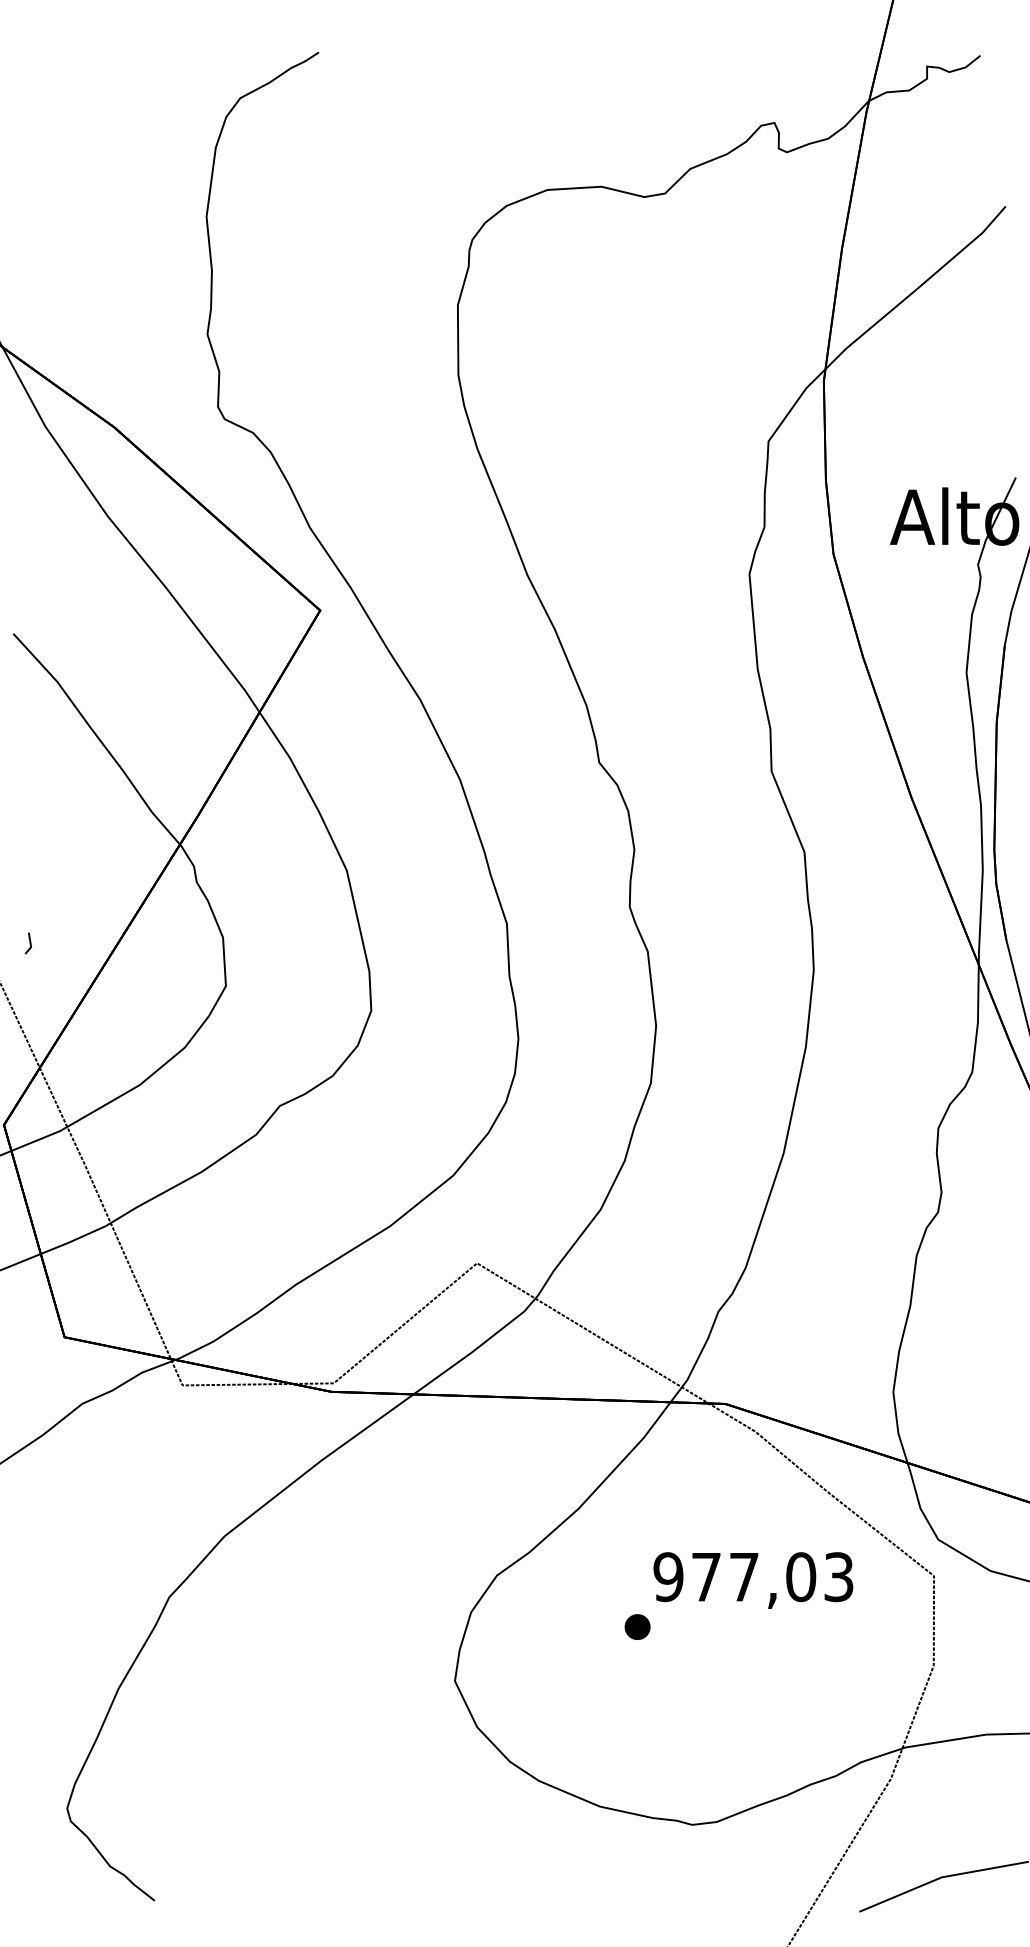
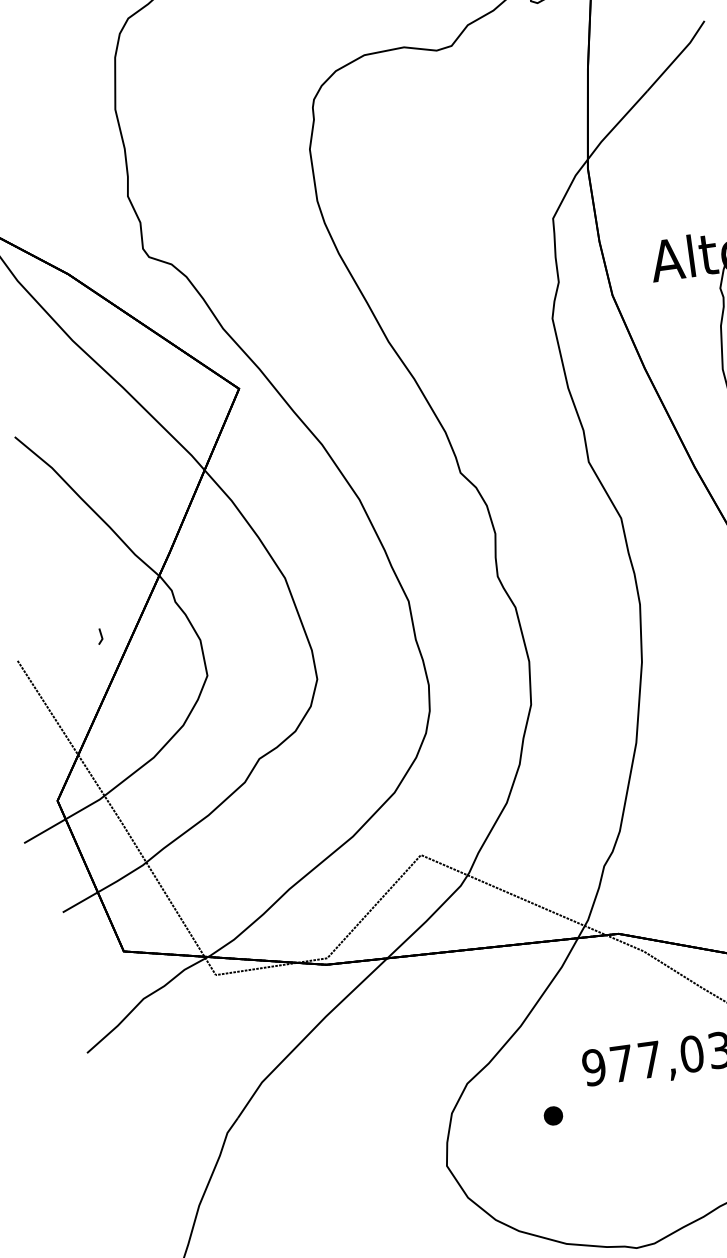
part: (27, 943) -> (99, 636), moved
part: (637, 1626) -> (553, 1115), moved

